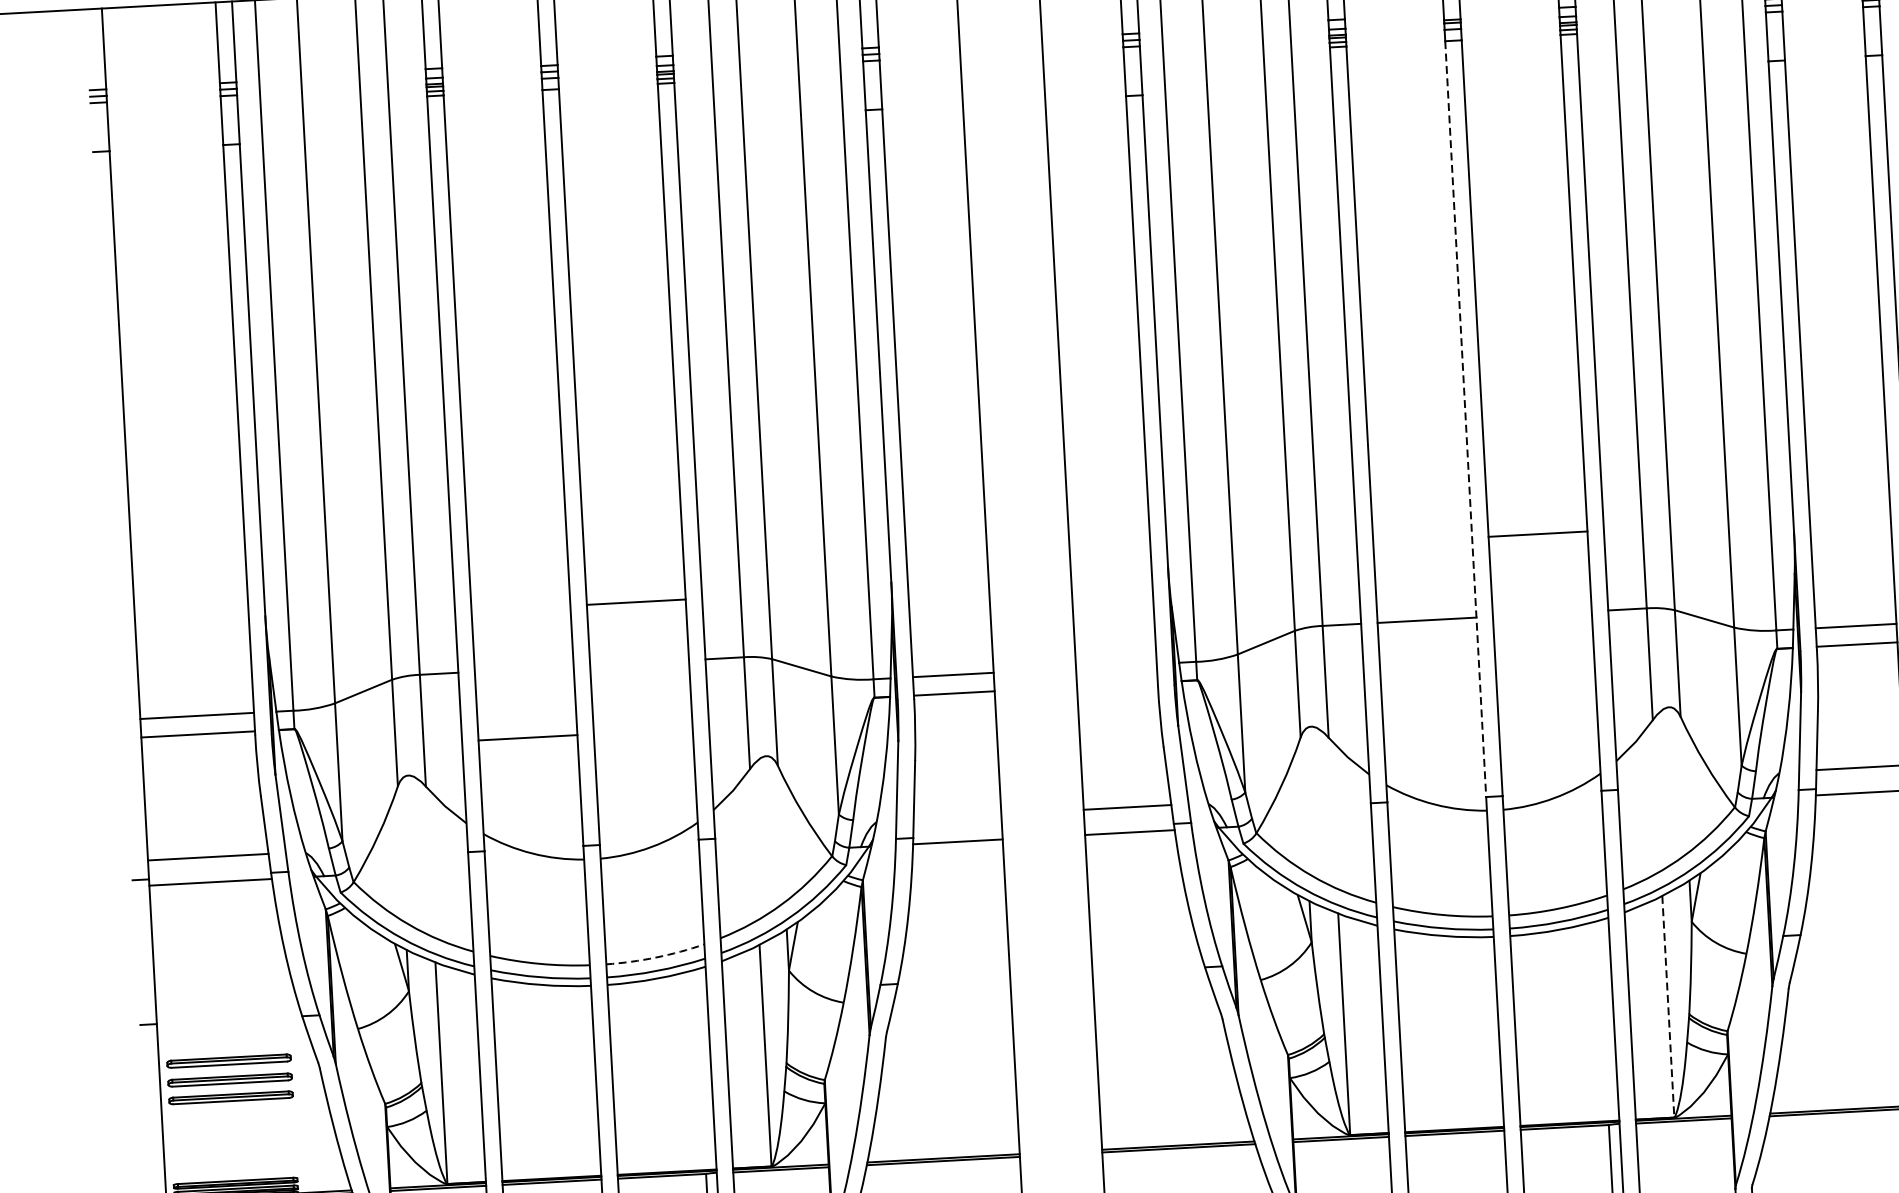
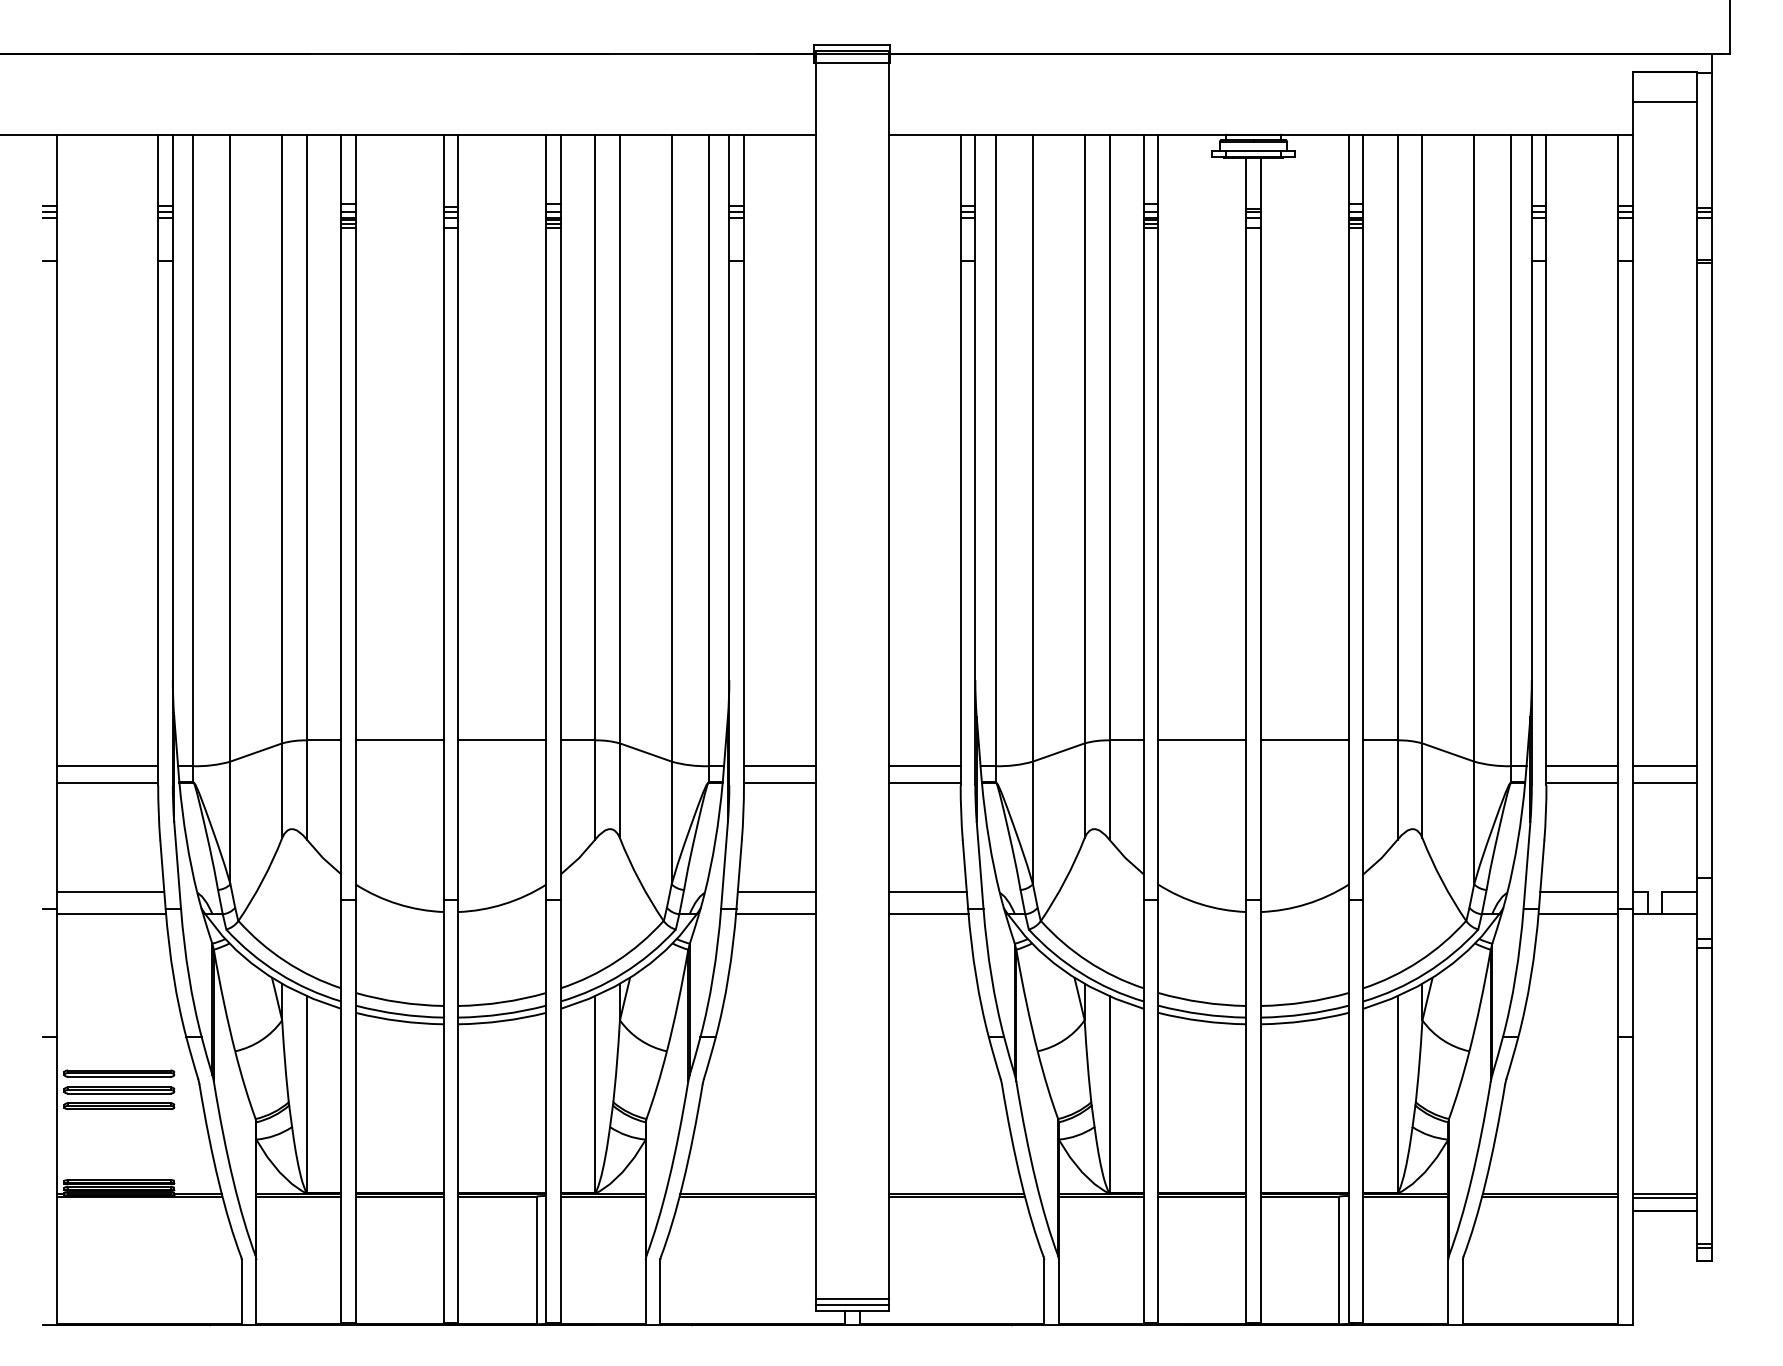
line: (1465, 418) -> (1246, 563), dashed -> solid
line: (1537, 534) -> (1304, 740), moved
line: (636, 602) -> (502, 740), moved
line: (1116, 666) -> (924, 766), added
line: (1117, 684) -> (924, 782), added
line: (527, 737) -> (399, 740), moved
line: (957, 816) -> (776, 891), added
arc: (655, 957) -> (502, 1002), dashed -> solid
line: (1668, 1006) -> (1397, 1094), dashed -> solid

